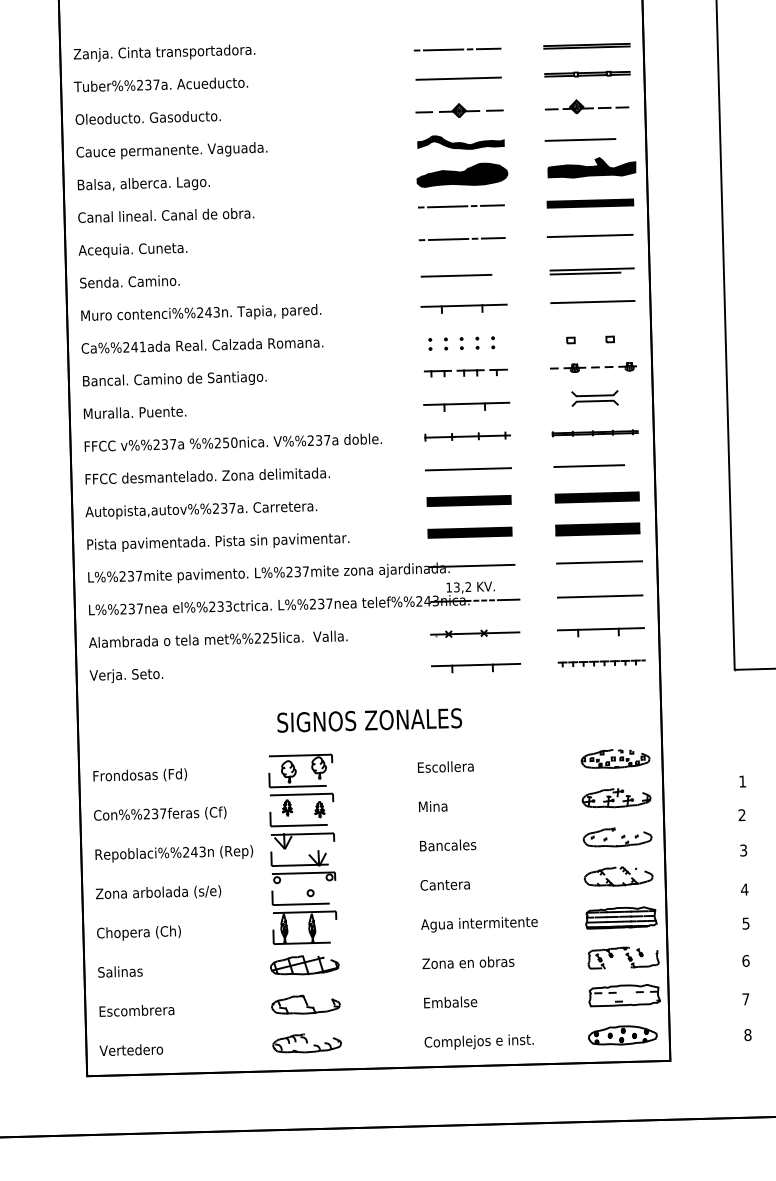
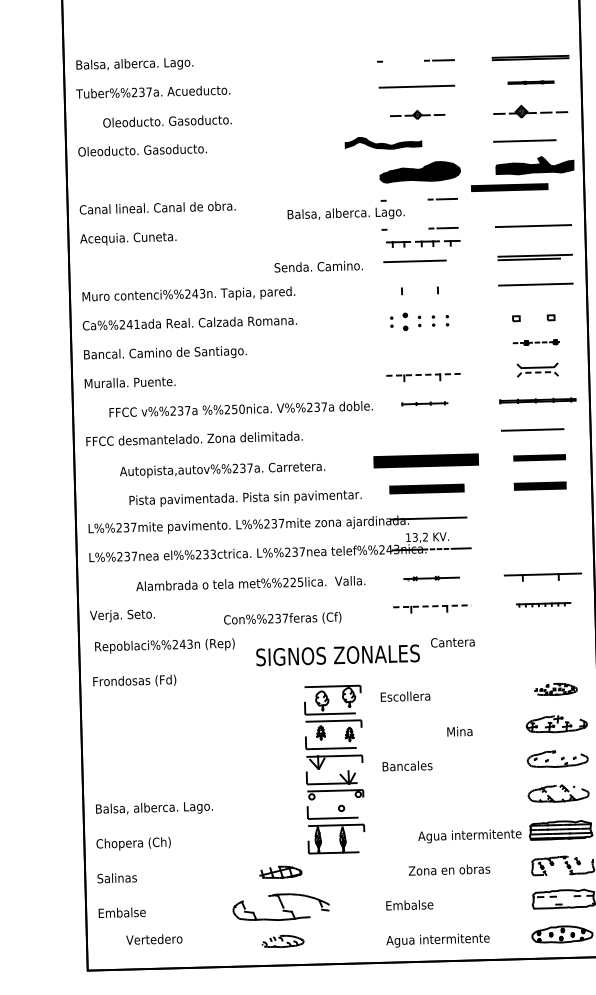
line: (443, 49) -> (403, 60), removed
text: (164, 52) -> (156, 63), Zanja. Cinta transportadora. -> Balsa, alberca. Lago.
part: (587, 73) -> (531, 82), size x0.6
part: (459, 110) -> (417, 114), size x0.7
text: (147, 117) -> (166, 121), moved
part: (460, 142) -> (383, 143), moved
text: (174, 150) -> (165, 150), Cauce permanente. Vaguada. -> Oleoducto. Gasoducto.
text: (143, 183) -> (345, 213), moved
part: (590, 203) -> (509, 187), moved
line: (447, 206) -> (407, 199), removed
line: (448, 239) -> (407, 229), removed
text: (129, 281) -> (318, 266), moved
line: (463, 305) -> (421, 287), removed
part: (446, 343) -> (406, 321), size x1.6
part: (593, 367) -> (536, 342), size x0.6
part: (465, 372) -> (422, 243), moved
line: (595, 401) -> (538, 372), solid -> dashed
line: (466, 403) -> (423, 374), solid -> dashed
part: (467, 436) -> (424, 403), size x0.6
text: (232, 442) -> (240, 409), moved
line: (467, 469) -> (424, 433), removed
part: (596, 497) -> (539, 457), size x0.7
part: (468, 500) -> (425, 460), size x1.4
text: (201, 510) -> (222, 470), moved
part: (597, 529) -> (539, 486), size x0.7
text: (218, 542) -> (245, 498), moved
line: (599, 562) -> (541, 515), removed
line: (599, 596) -> (541, 545), removed
part: (475, 633) -> (431, 578), size x0.7
text: (218, 638) -> (251, 582), moved
part: (601, 663) -> (543, 604), size x0.7
line: (476, 665) -> (432, 606), solid -> dashed
part: (615, 758) -> (555, 689), size x0.7
text: (140, 774) -> (134, 680), moved
text: (432, 806) -> (459, 731), moved
text: (160, 813) -> (282, 618), moved
text: (174, 853) -> (165, 645), moved
part: (308, 854) -> (339, 774), moved
text: (444, 885) -> (452, 643), moved
text: (161, 892) -> (153, 807), Zona arbolada (s/e) -> Balsa, alberca. Lago.
text: (479, 924) -> (469, 836), moved
text: (468, 962) -> (449, 869), moved
part: (304, 965) -> (280, 872), size x0.7
part: (305, 1004) -> (281, 907), size x1.6
text: (140, 1010) -> (134, 912), Escombrera -> Embalse
text: (482, 1042) -> (438, 940), Complejos e inst. -> Agua intermitente
part: (306, 1043) -> (282, 941), size x0.7
text: (131, 1049) -> (154, 938), moved

